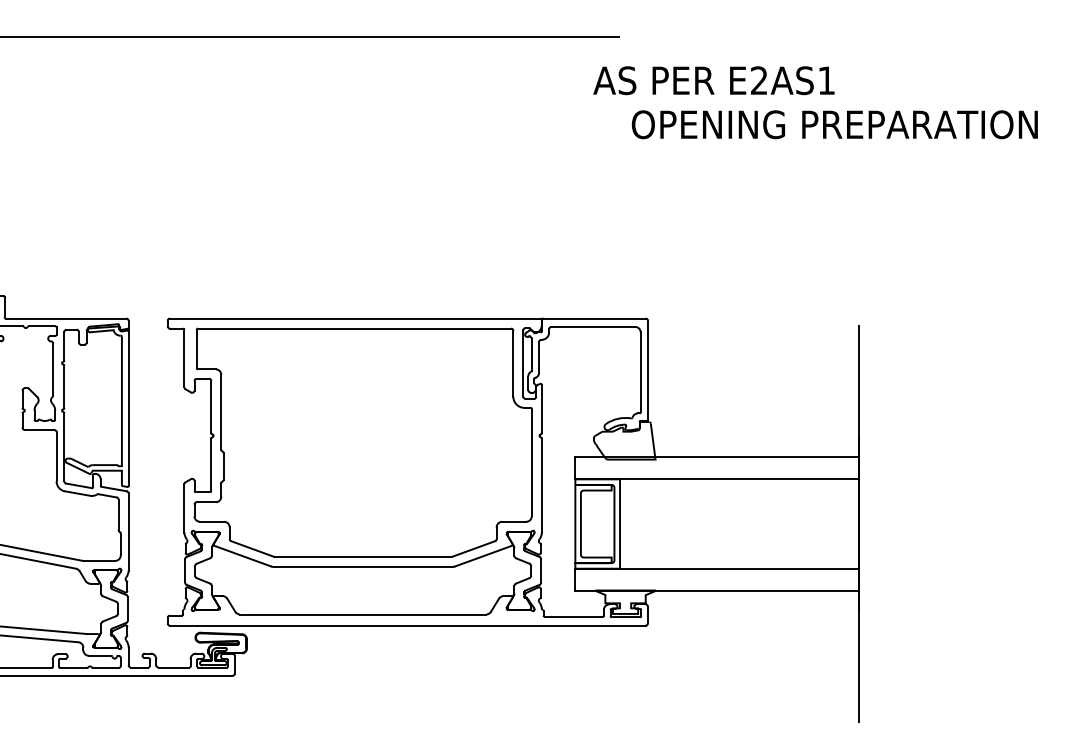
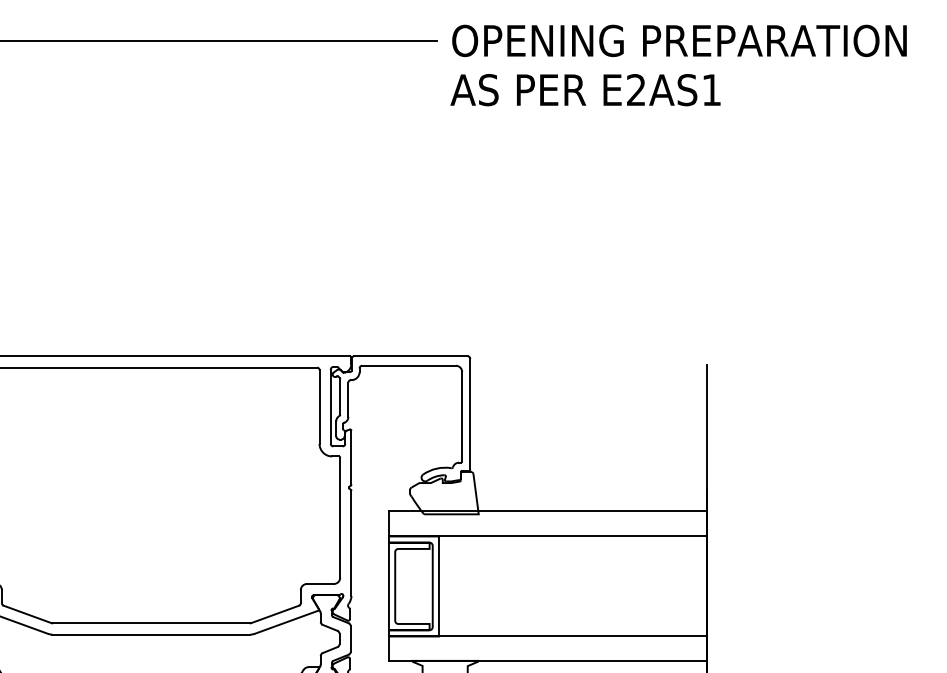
text: (713, 80) -> (585, 89), moved
text: (834, 124) -> (679, 40), moved

